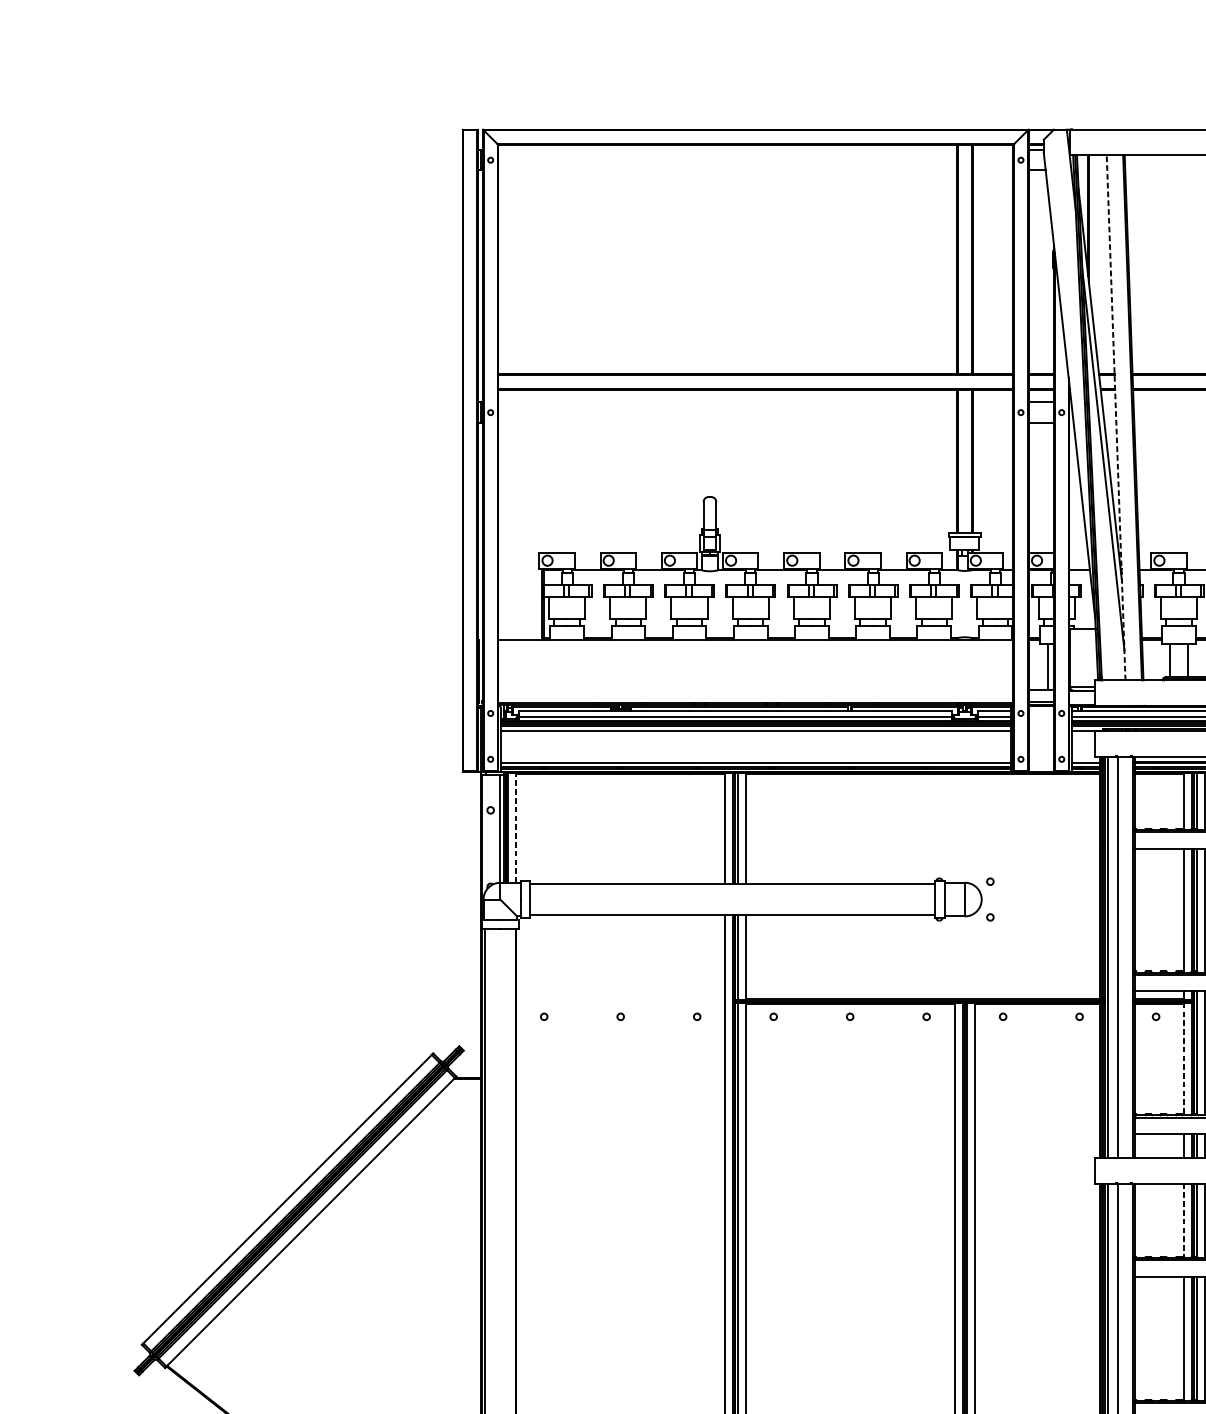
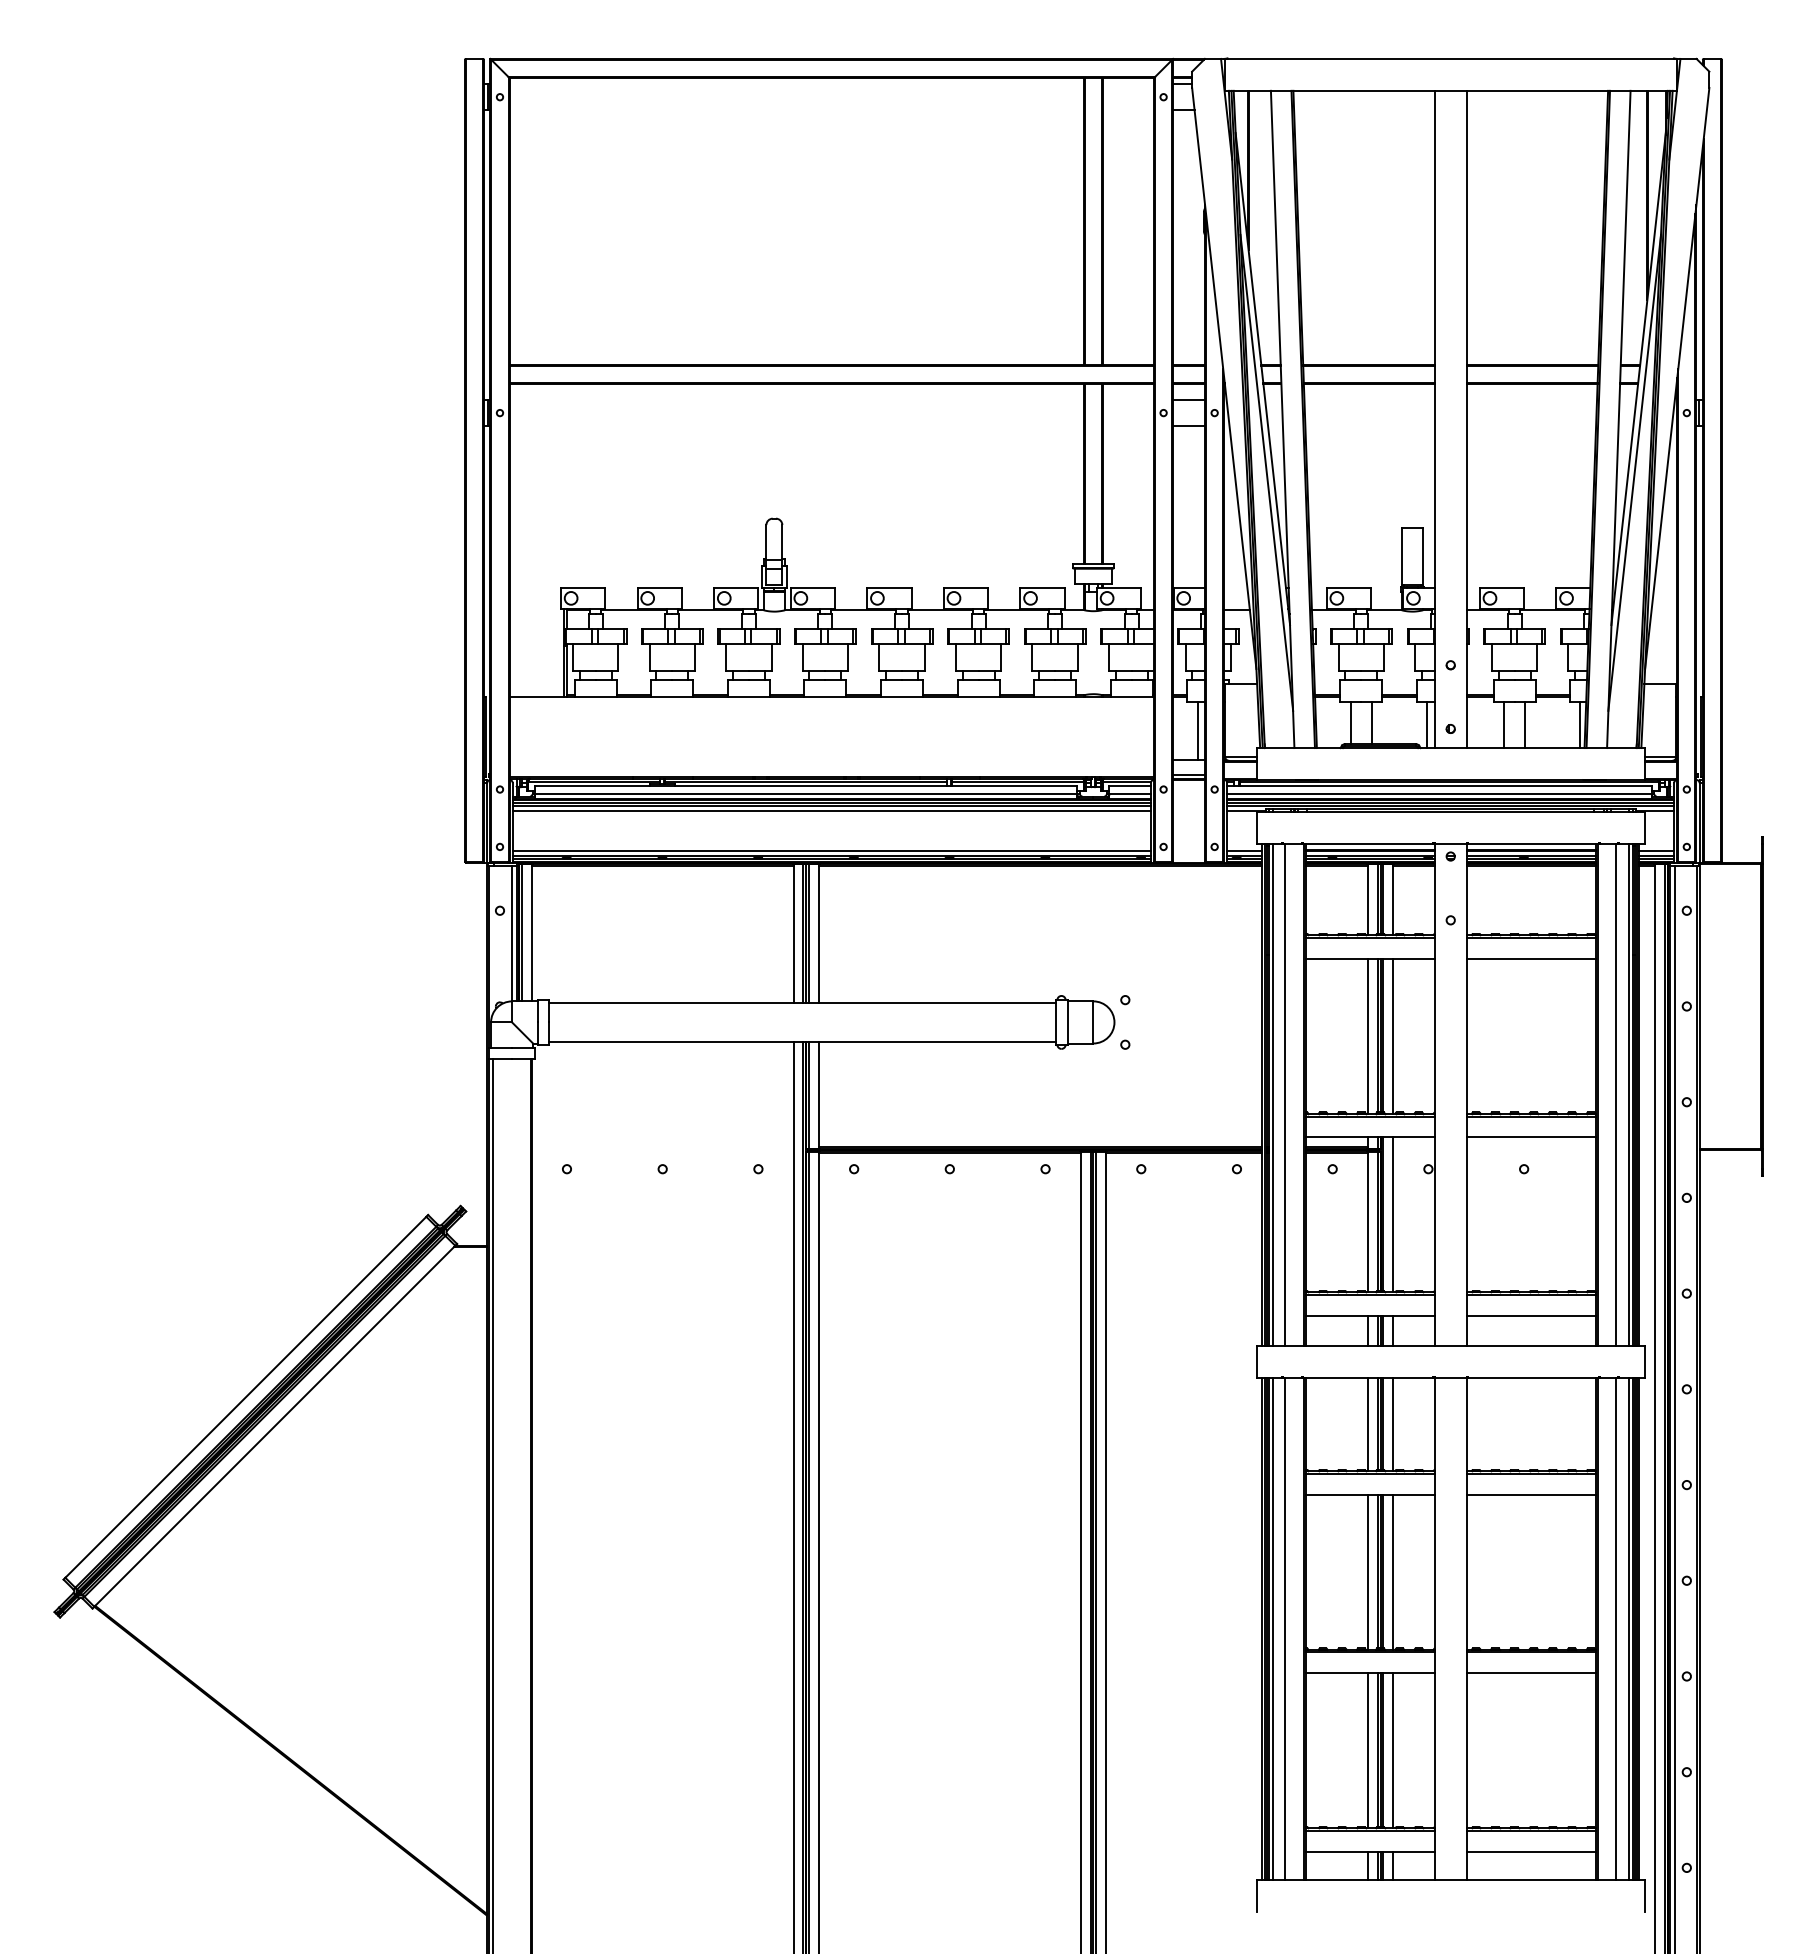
line: (1115, 417) -> (1282, 419), dashed -> solid
line: (515, 827) -> (531, 932), dashed -> solid
line: (1183, 1059) -> (1367, 1222), dashed -> solid
line: (1183, 1220) -> (1367, 1424), dashed -> solid

